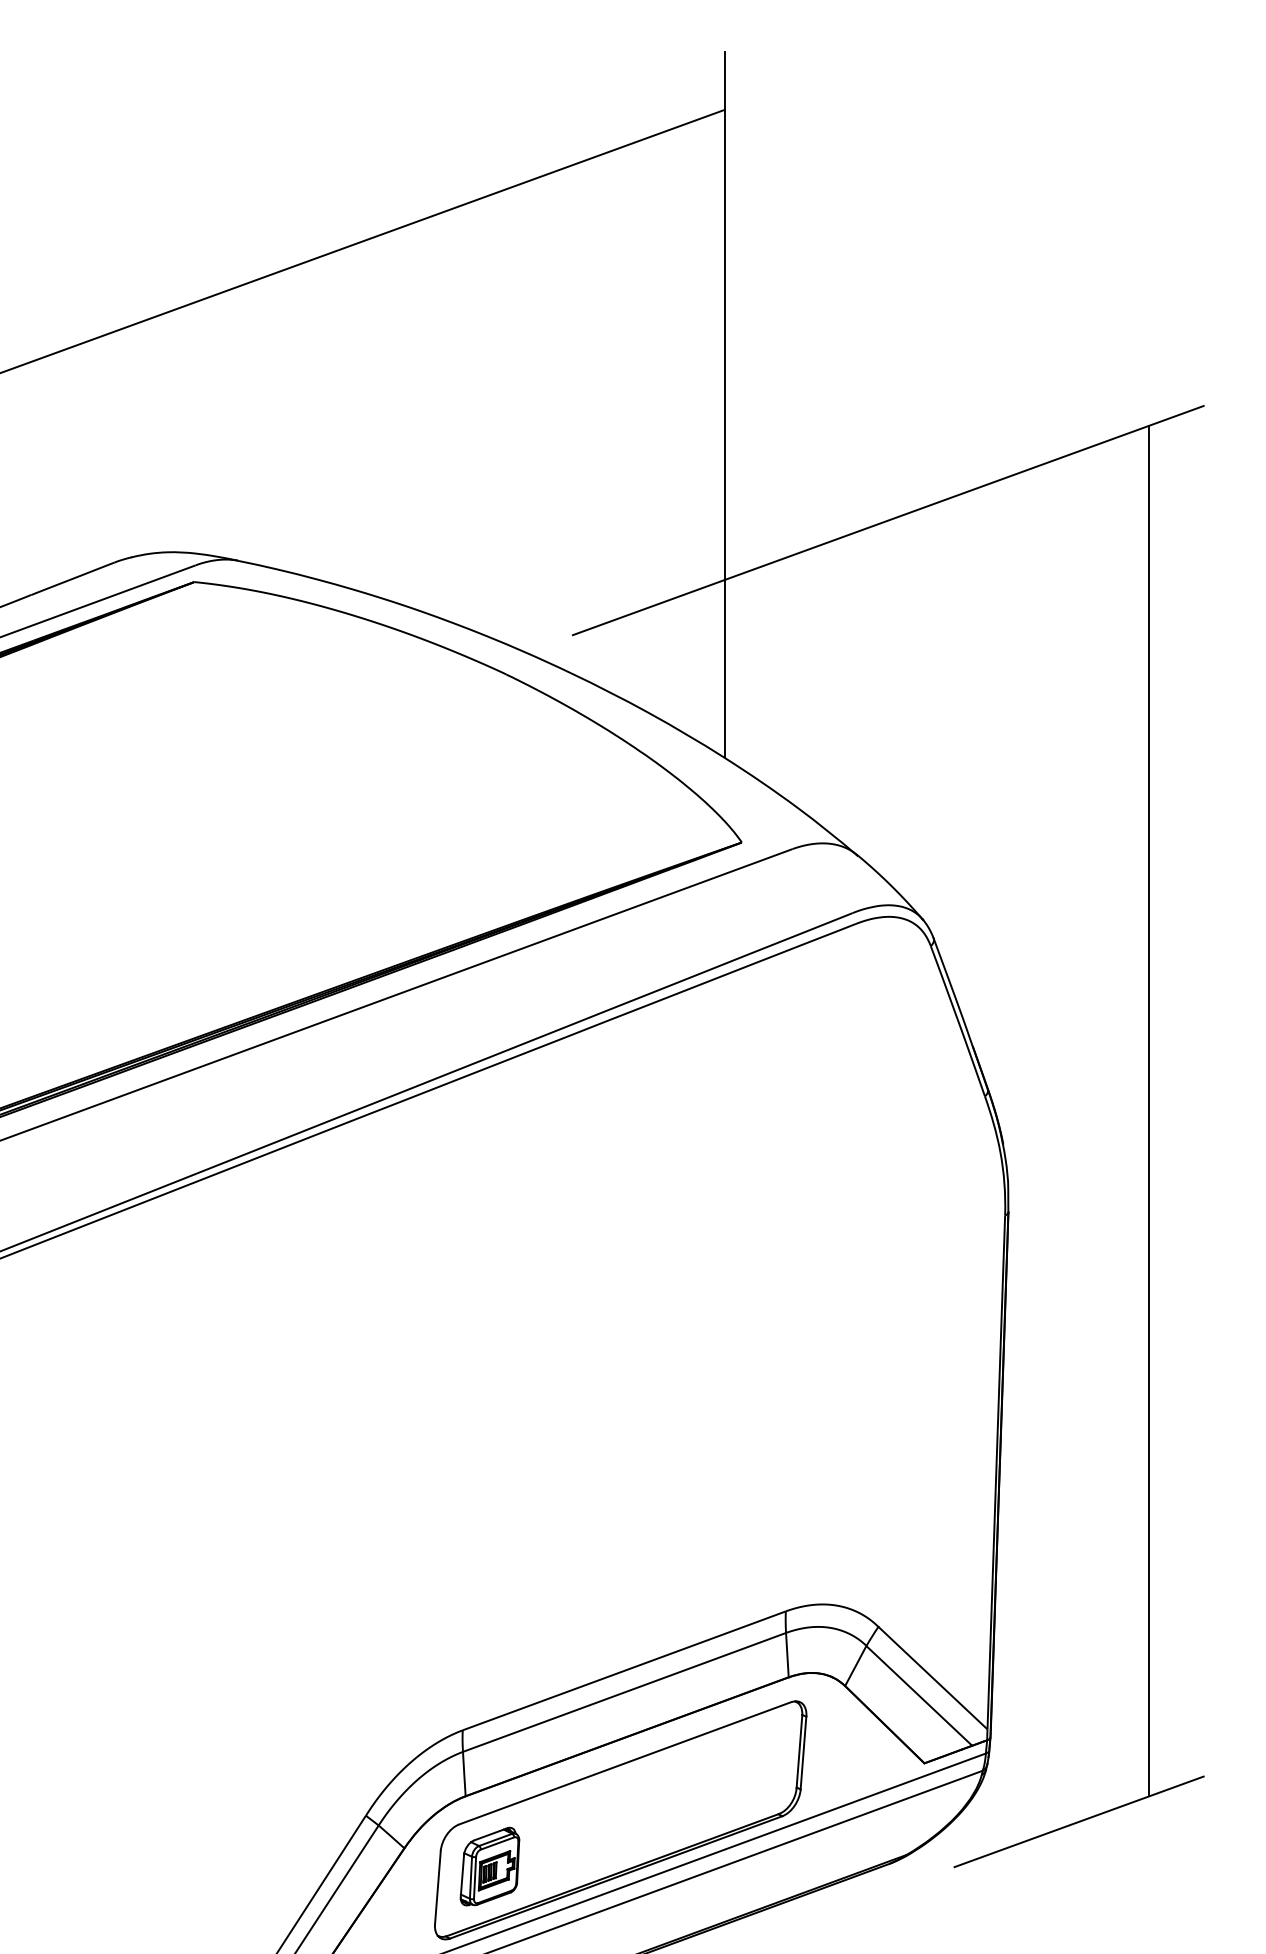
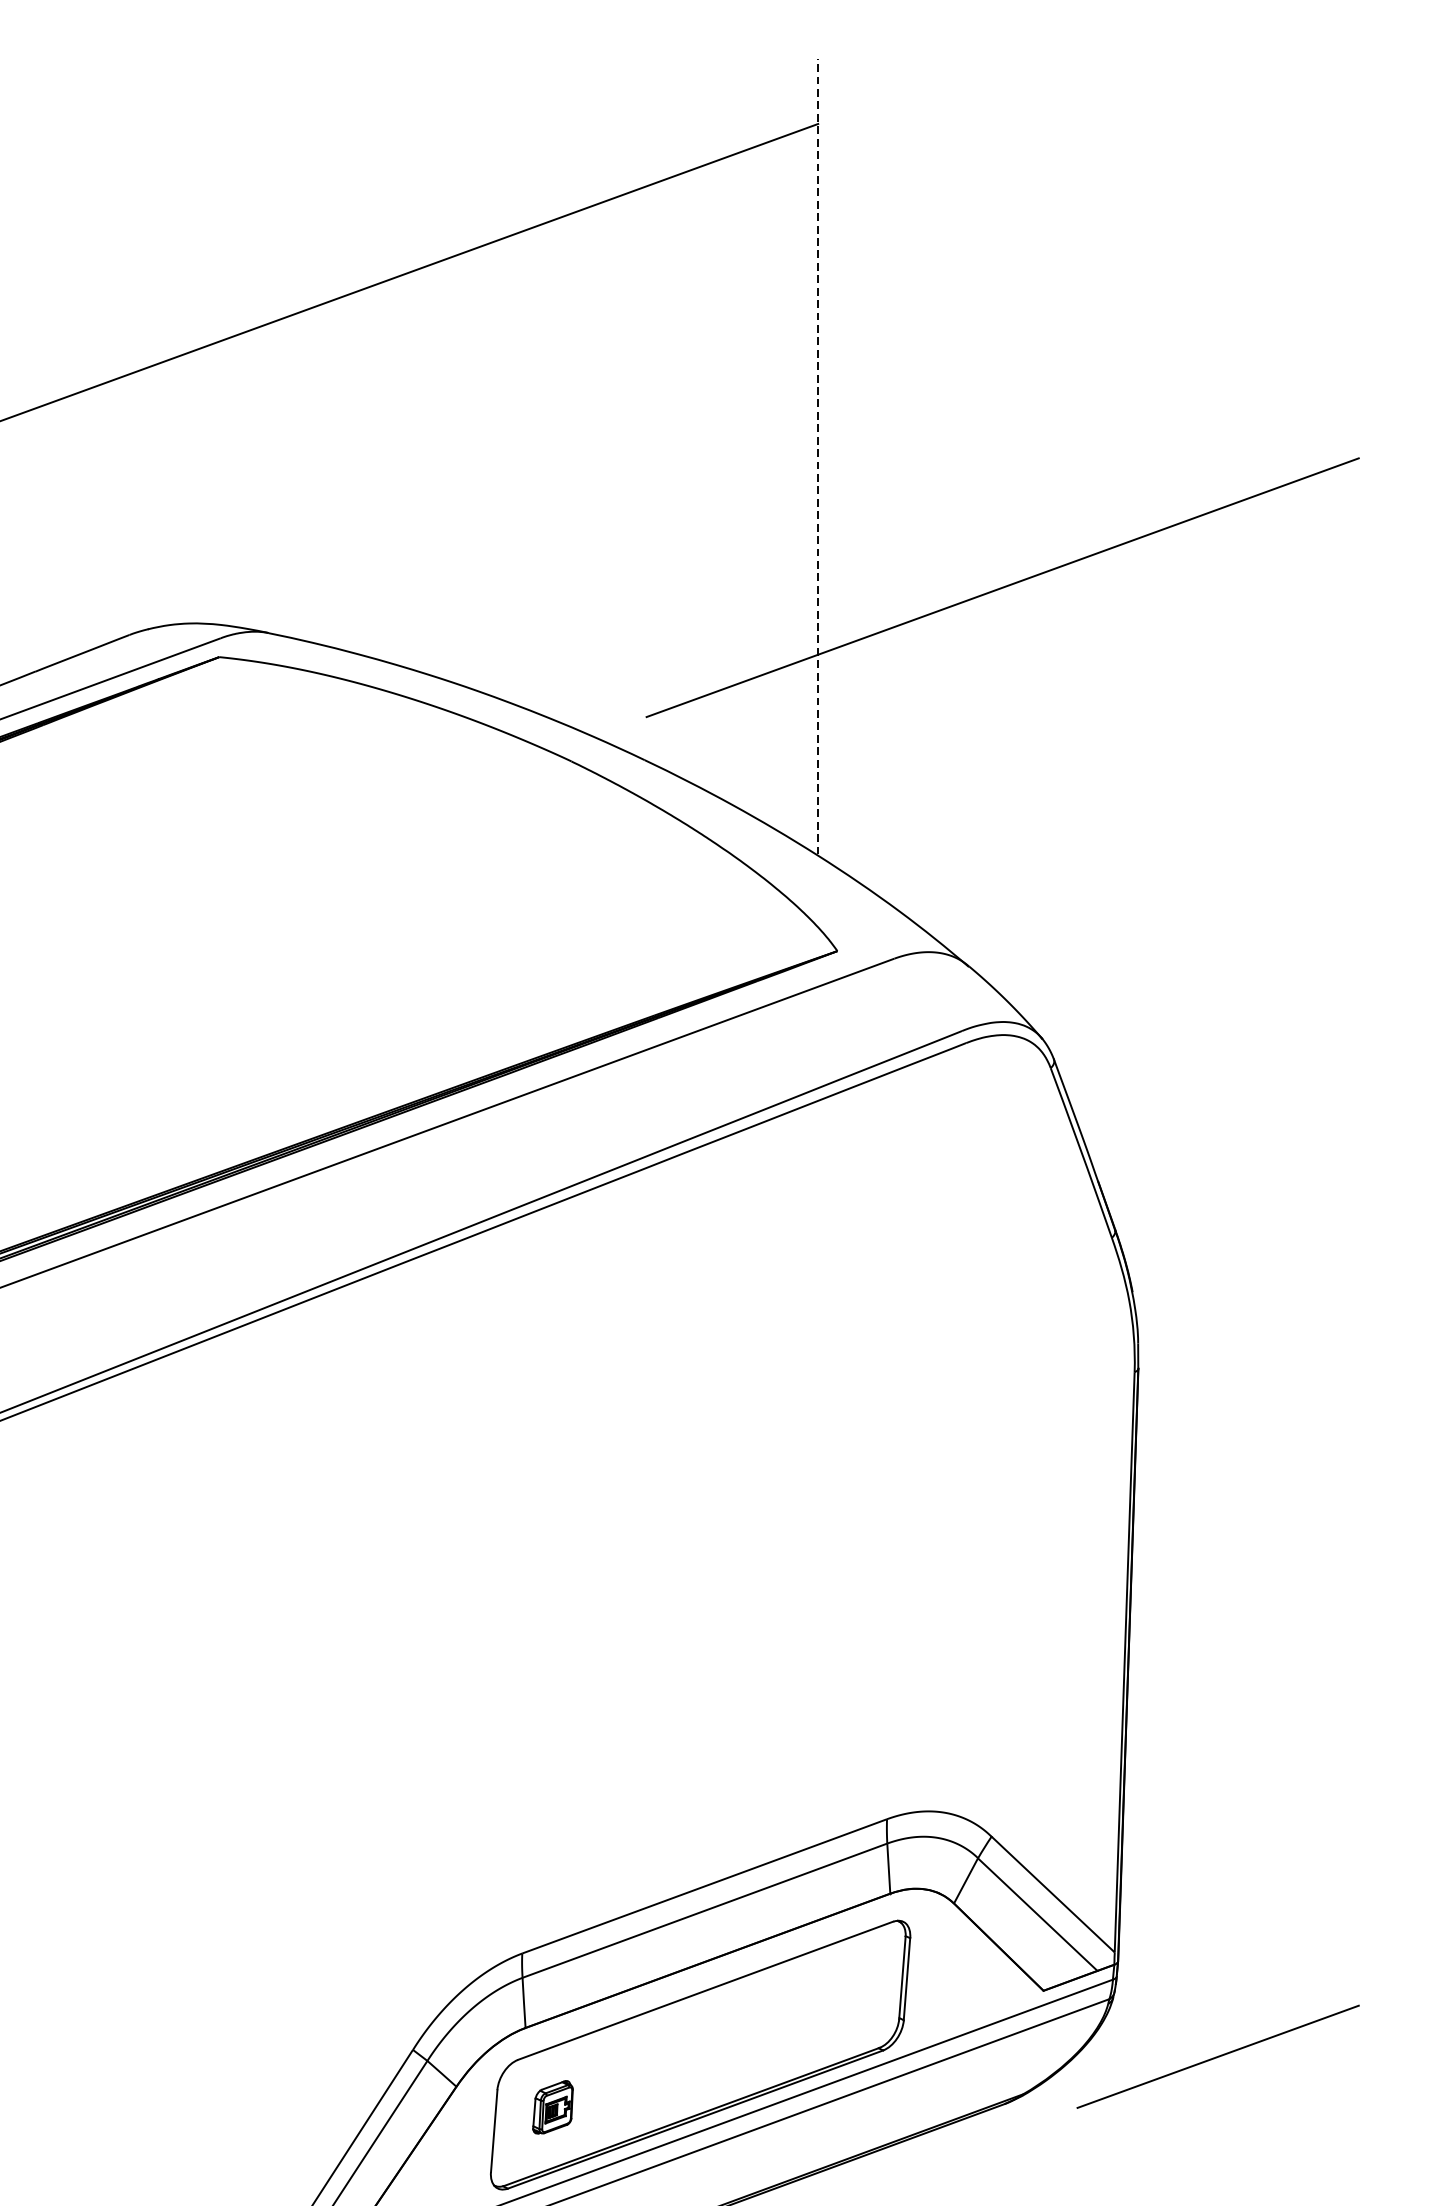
line: (724, 403) -> (817, 455), solid -> dashed
line: (1149, 1110) -> (1297, 1253), removed
part: (489, 1866) -> (552, 2107), size x0.6

